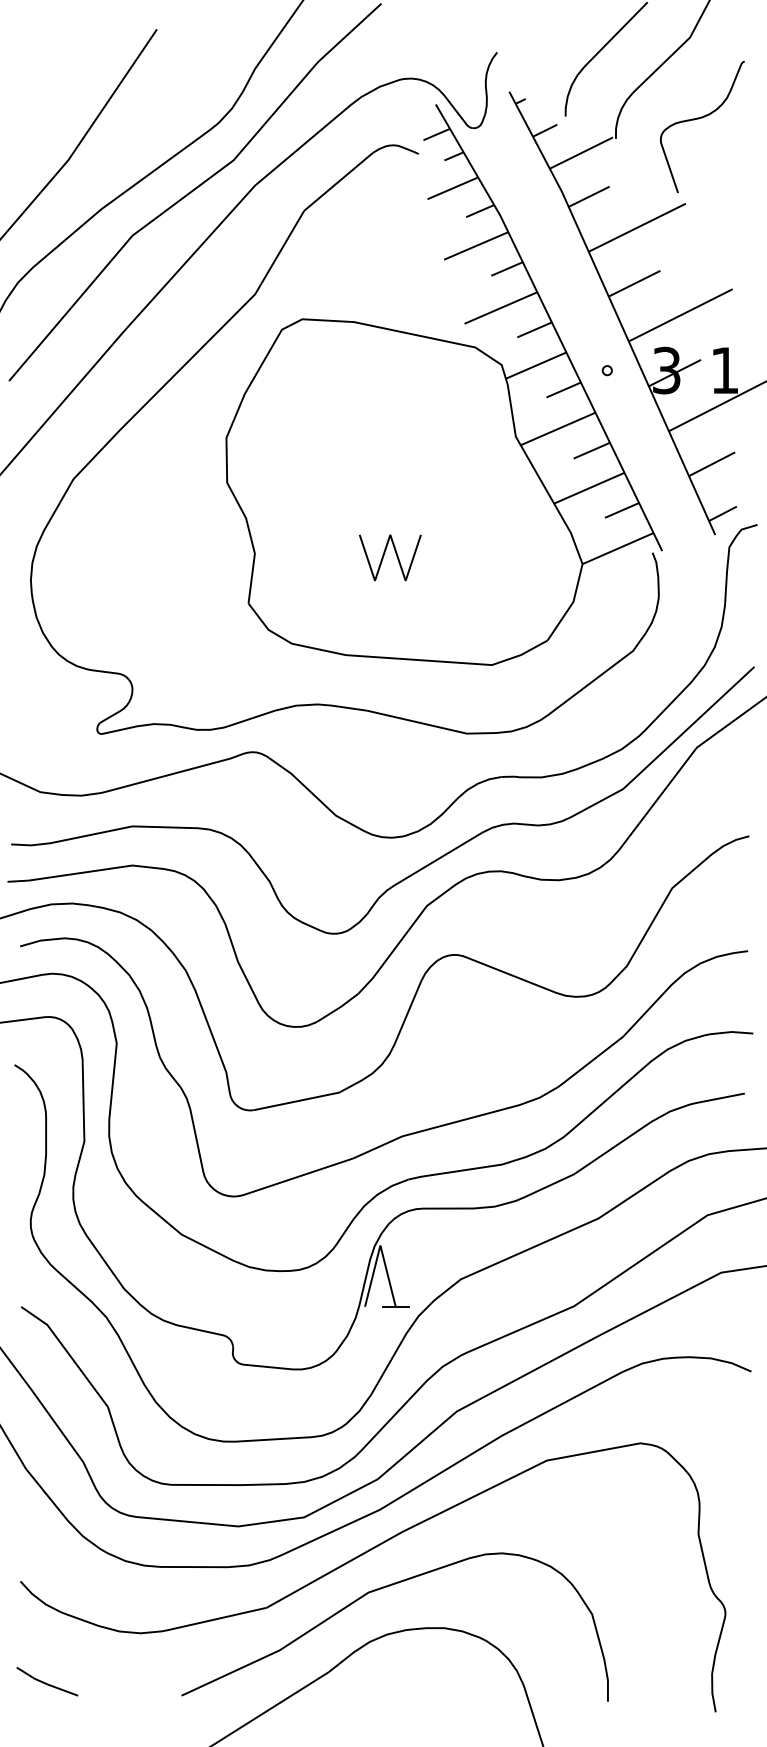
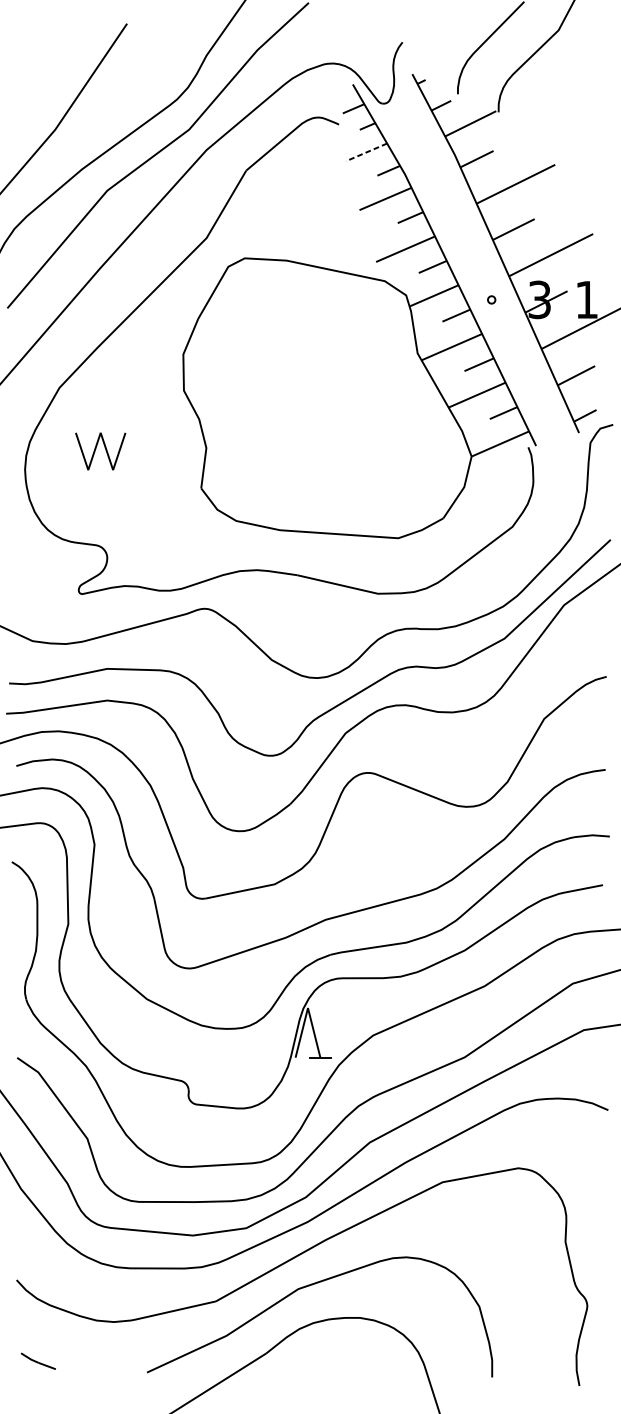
curve: (702, 118) -> (568, 95), removed
line: (452, 188) -> (366, 152), solid -> dashed
line: (395, 554) -> (104, 448), moved
part: (47, 1681) -> (38, 1361), size x0.7

